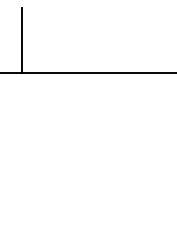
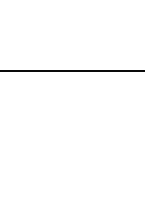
line: (22, 40) -> (27, 41), removed

